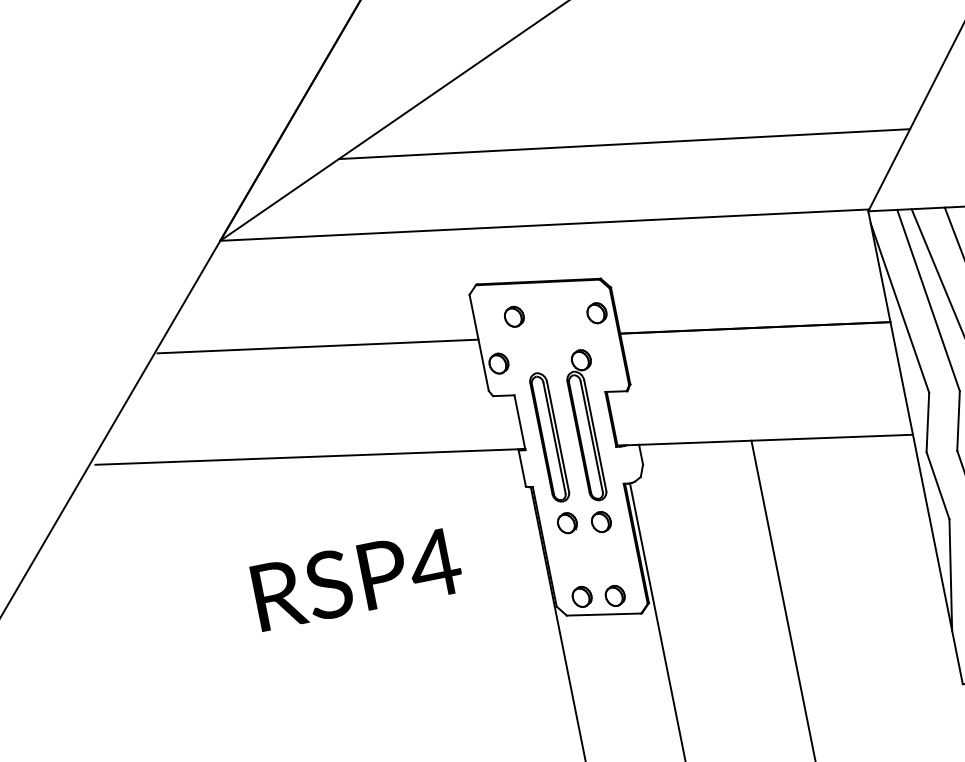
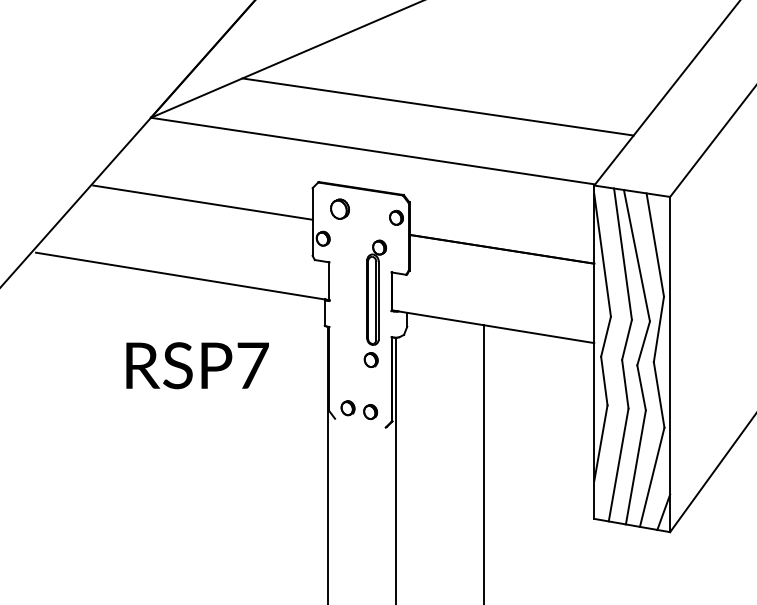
part: (513, 316) -> (339, 208), size x1.4
part: (552, 452) -> (347, 306), removed
text: (434, 563) -> (252, 365), RSP4 -> RSP7
line: (603, 613) -> (360, 422), removed

